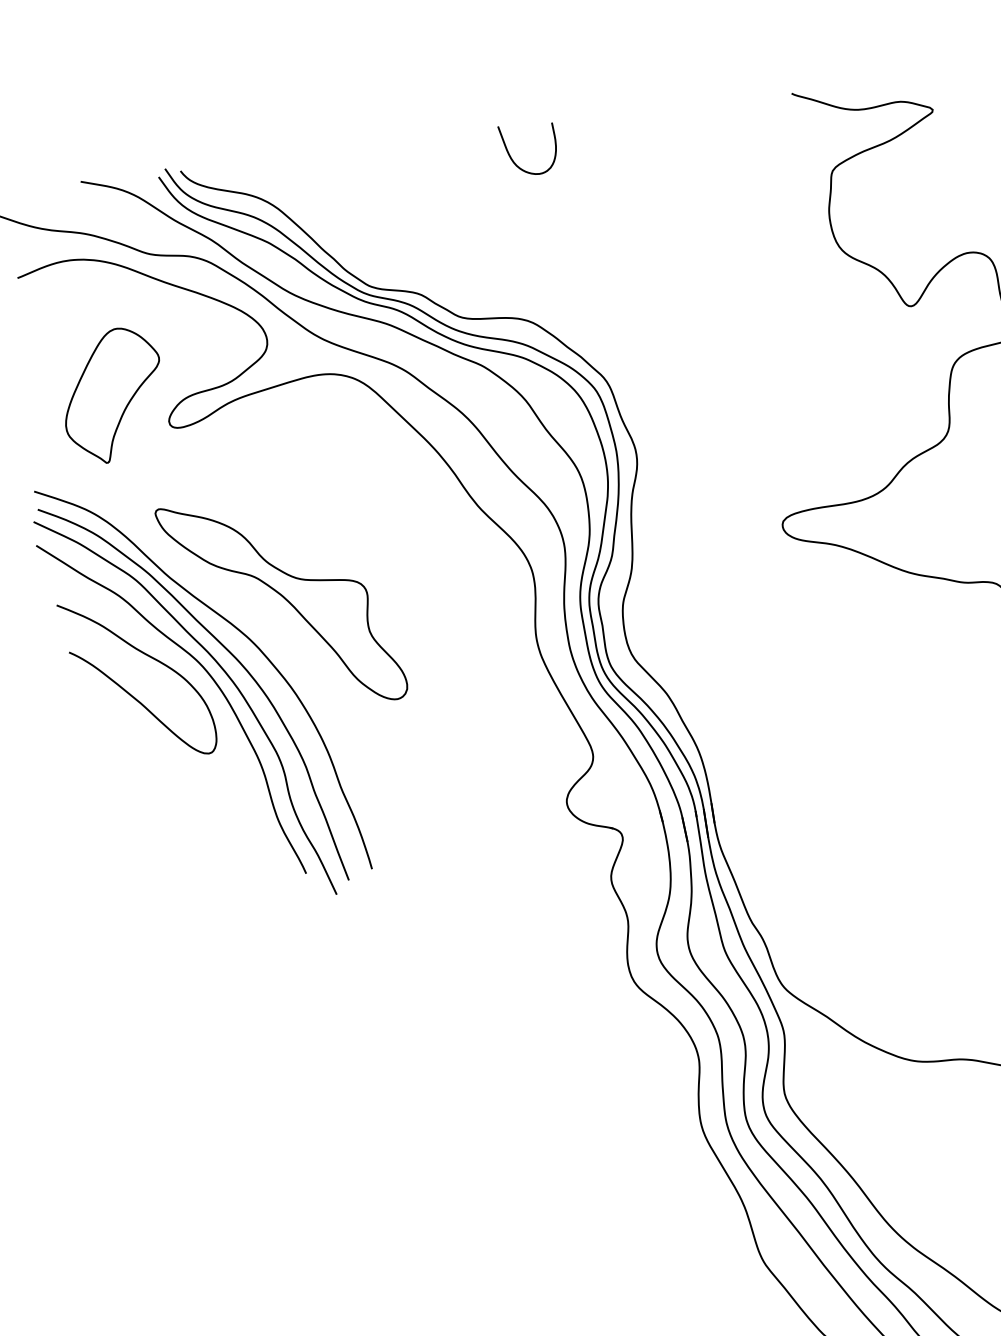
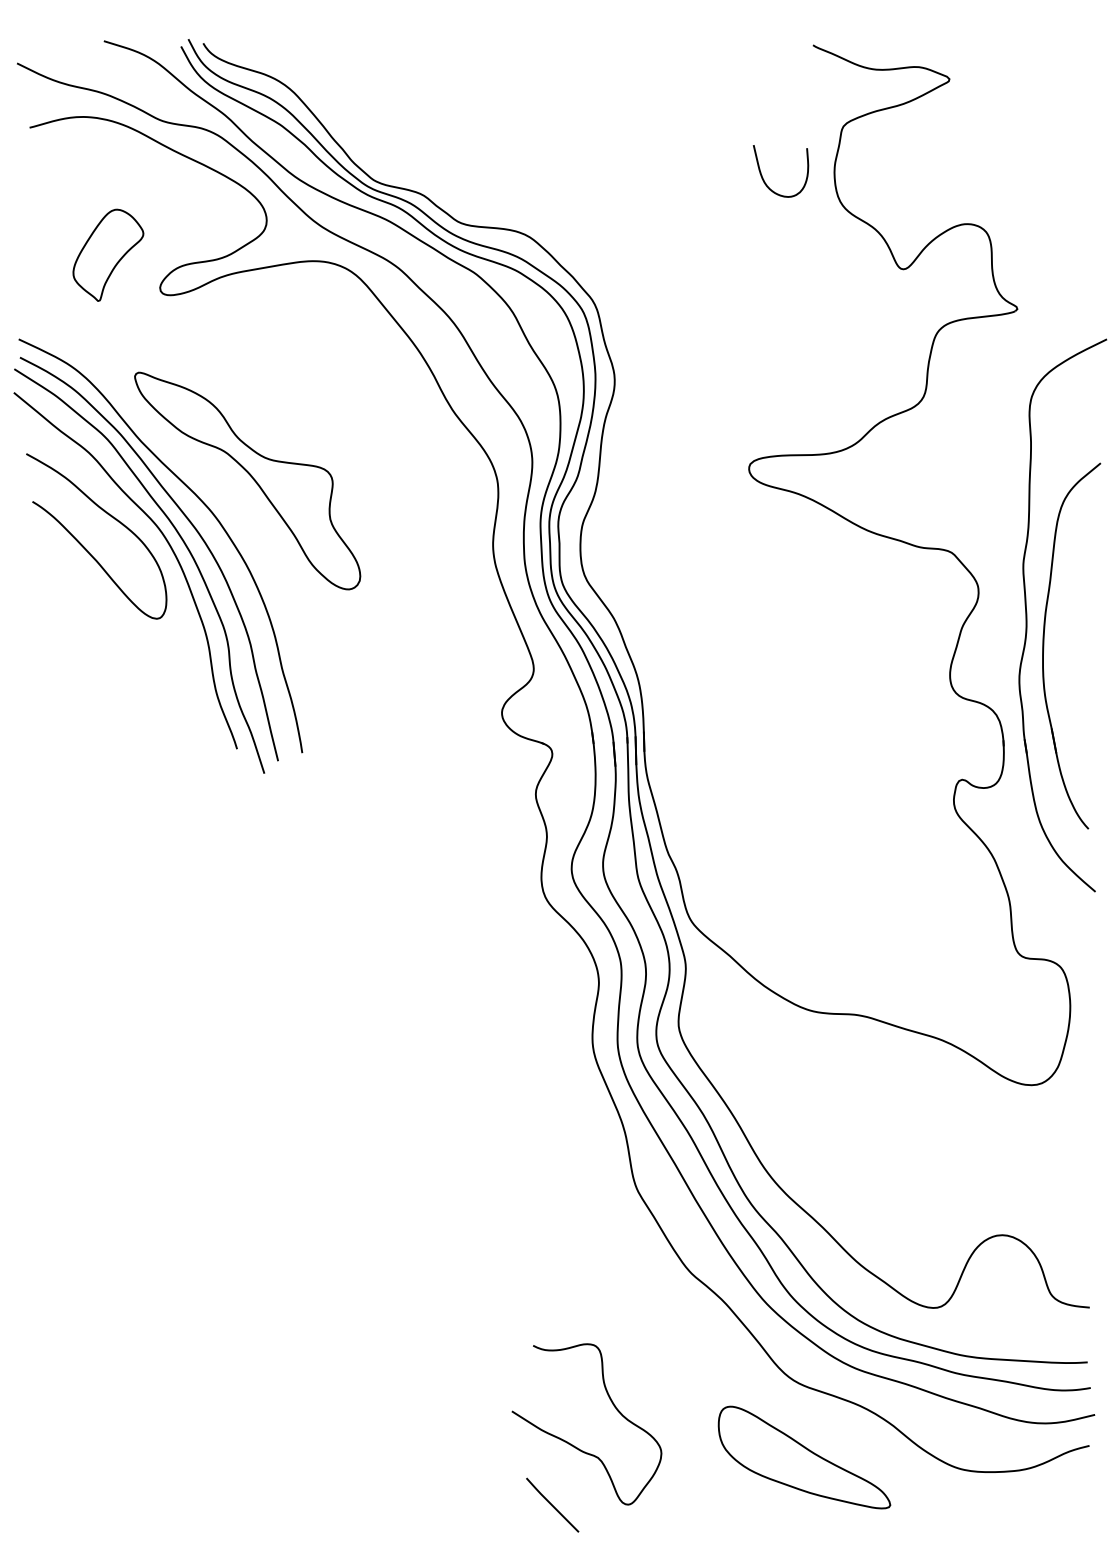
curve: (513, 159) -> (764, 179), moved
part: (113, 395) -> (108, 255), size x0.7

